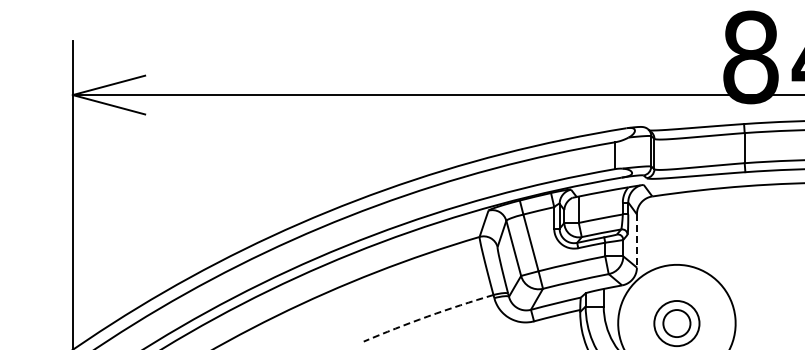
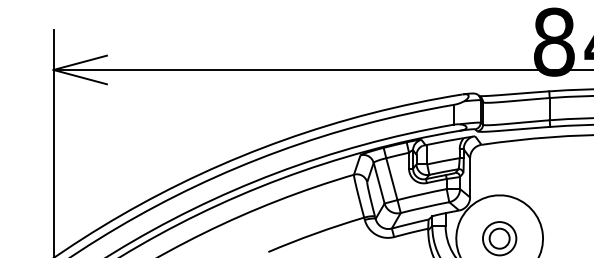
line: (636, 240) -> (469, 177), dashed -> solid
arc: (427, 316) -> (315, 233), dashed -> solid

